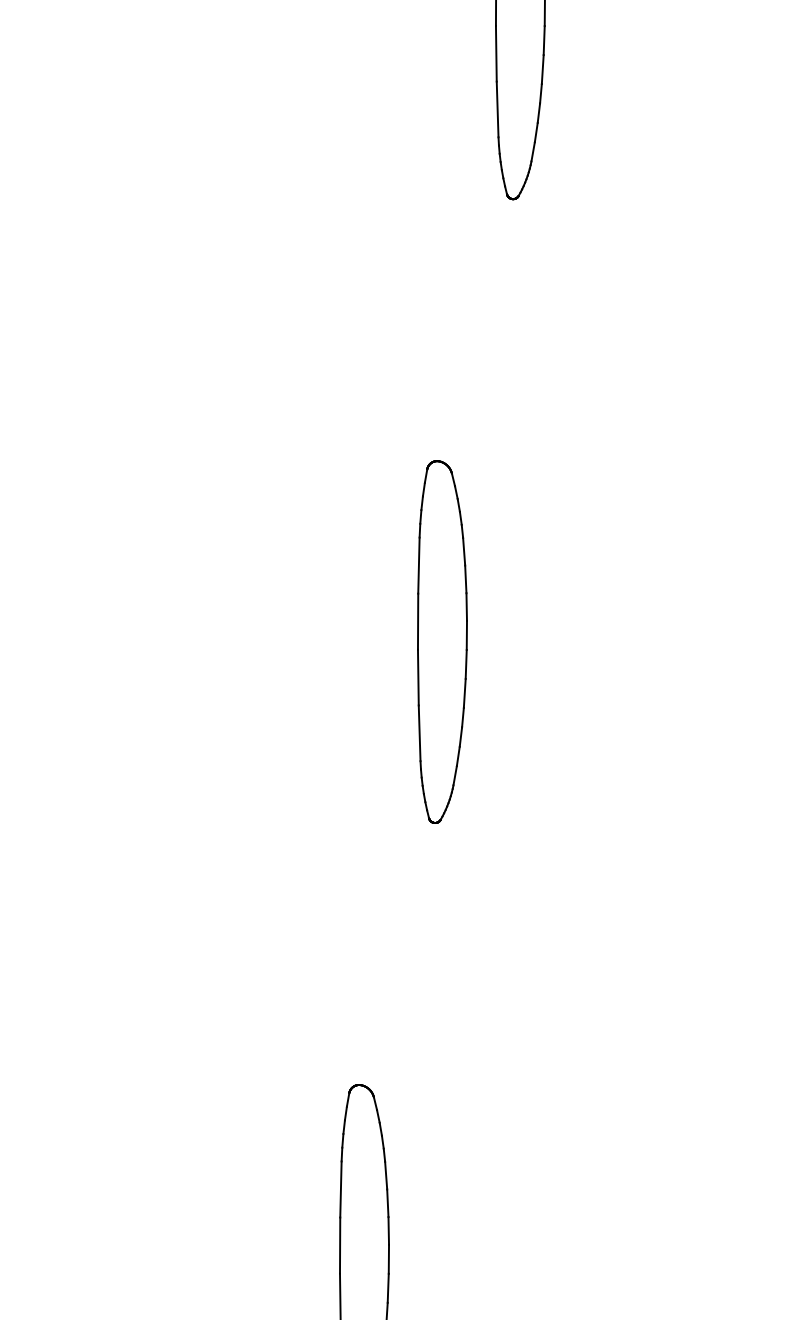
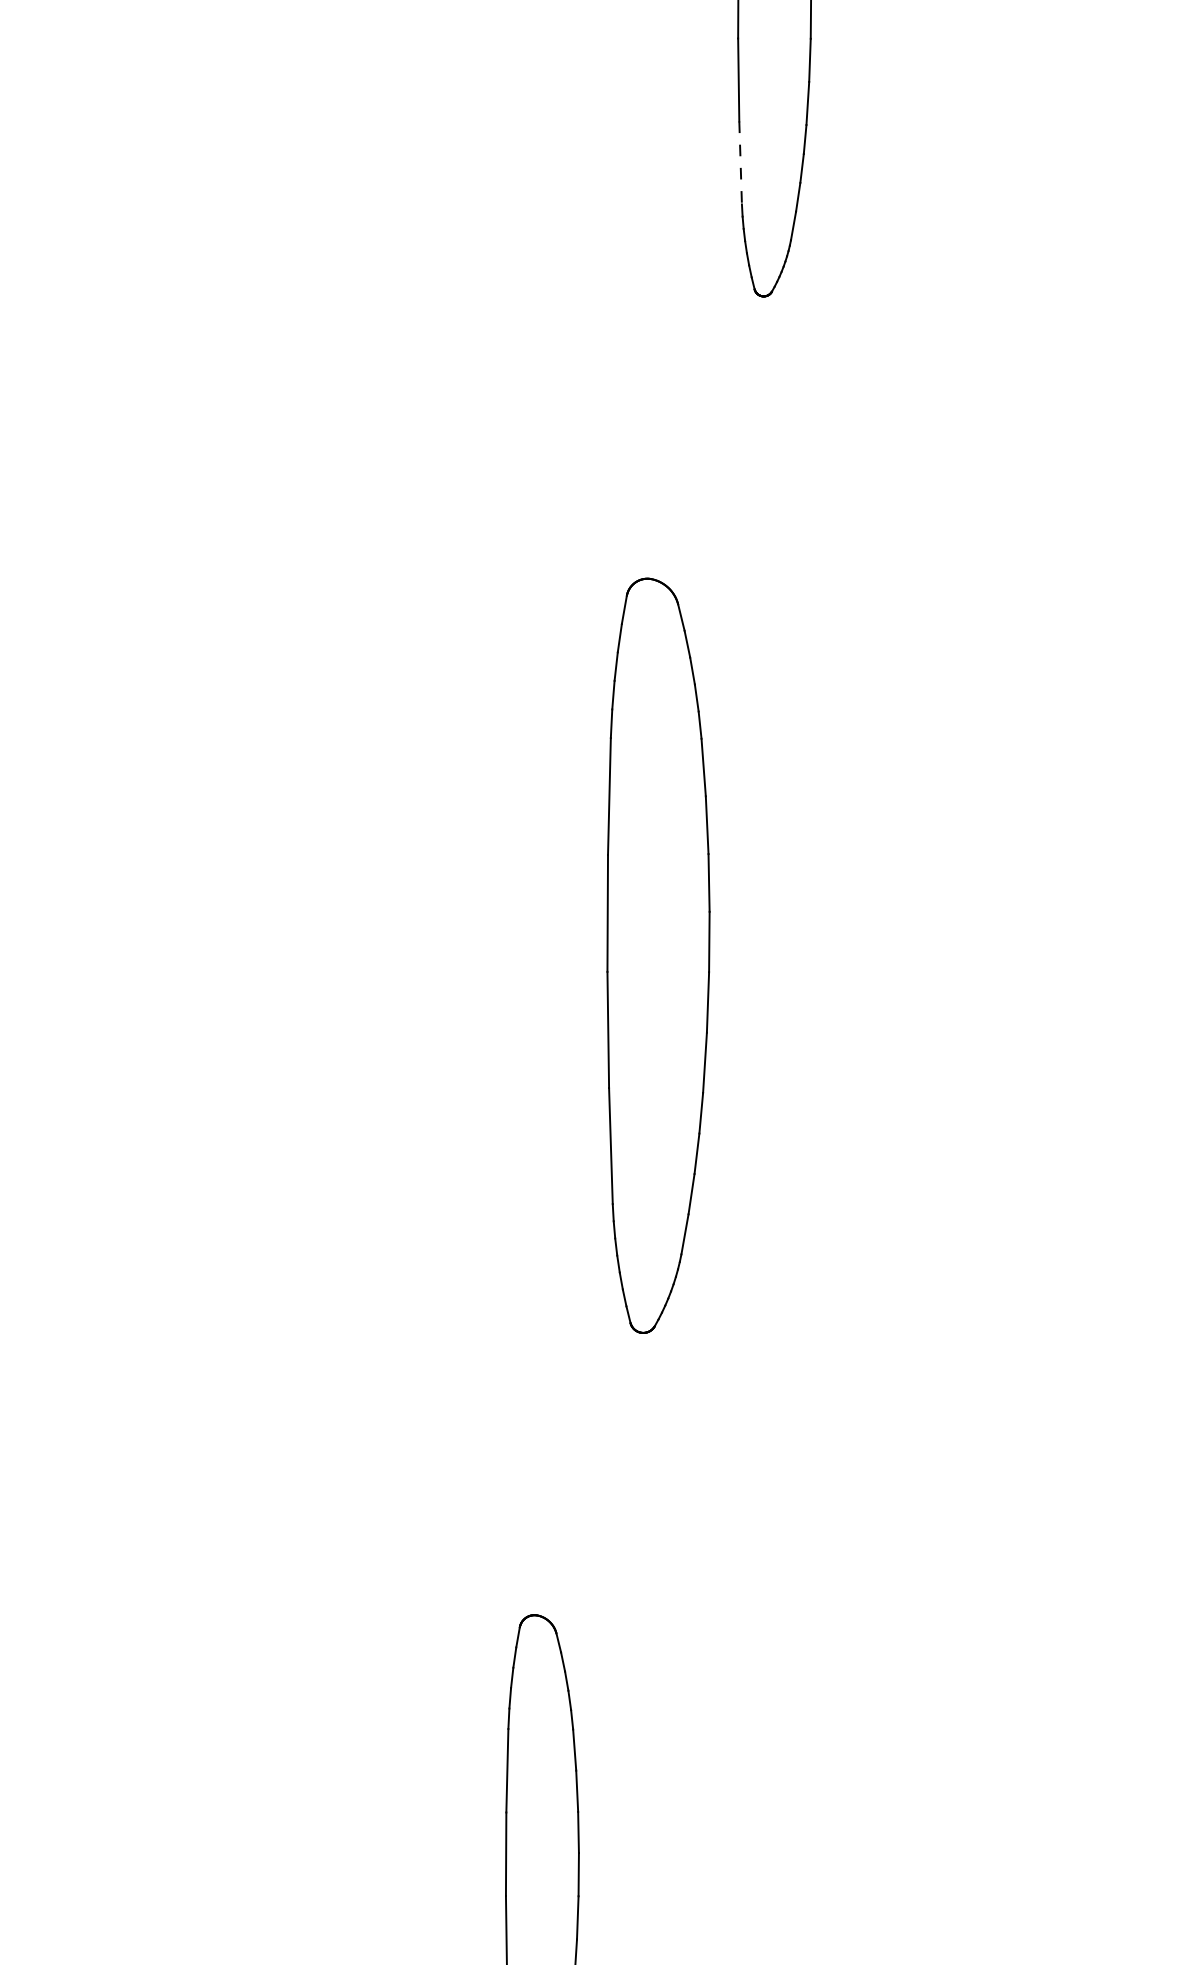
line: (497, 109) -> (740, 162), solid -> dashed
part: (442, 641) -> (658, 954), size x1.4

